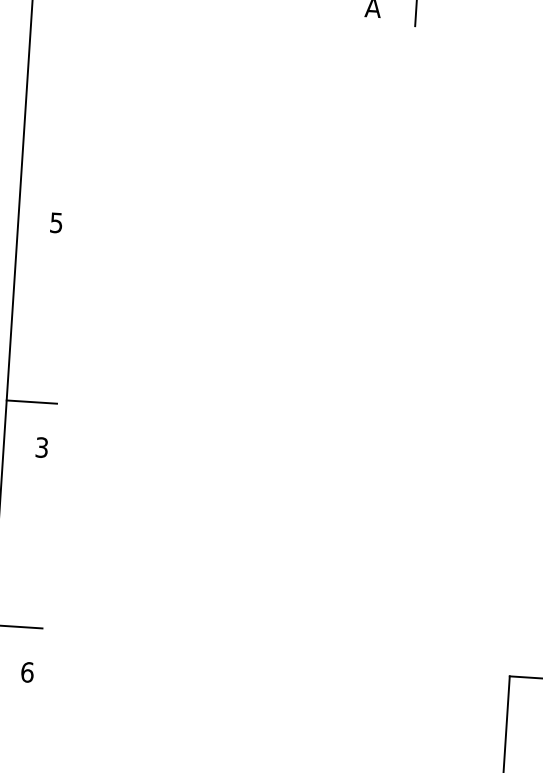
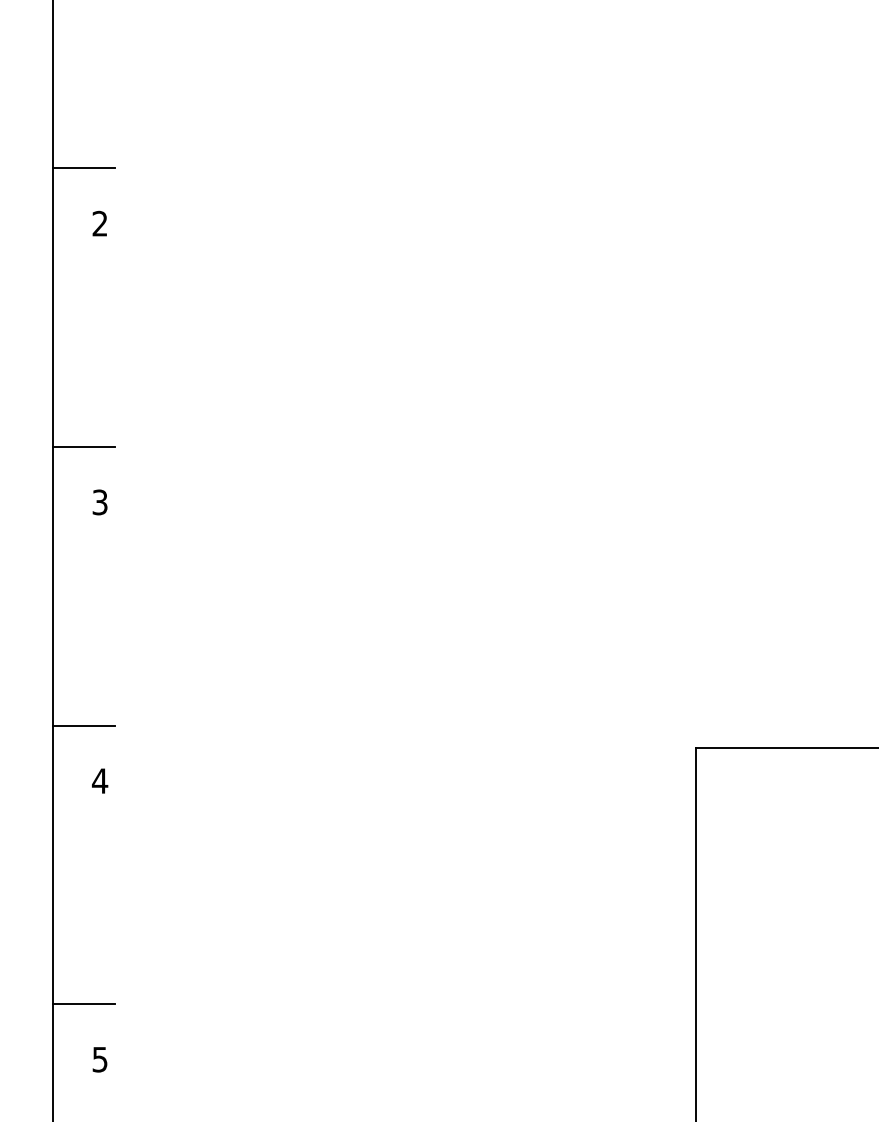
line: (45, 177) -> (83, 168), added
text: (56, 222) -> (99, 223), 5 -> 2
text: (27, 671) -> (100, 780), 6 -> 4

